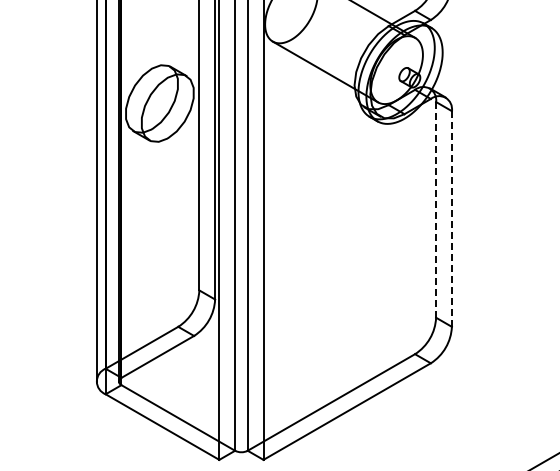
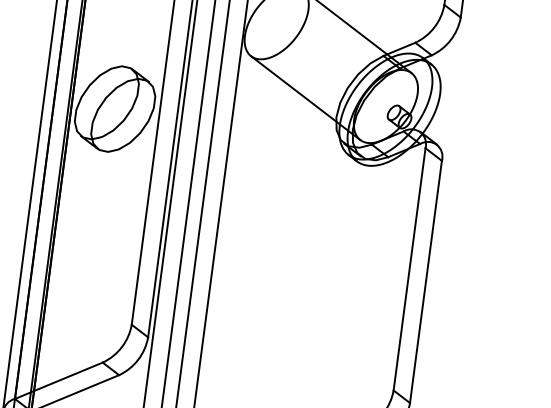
line: (436, 209) -> (410, 268), dashed -> solid
line: (451, 219) -> (425, 282), dashed -> solid

